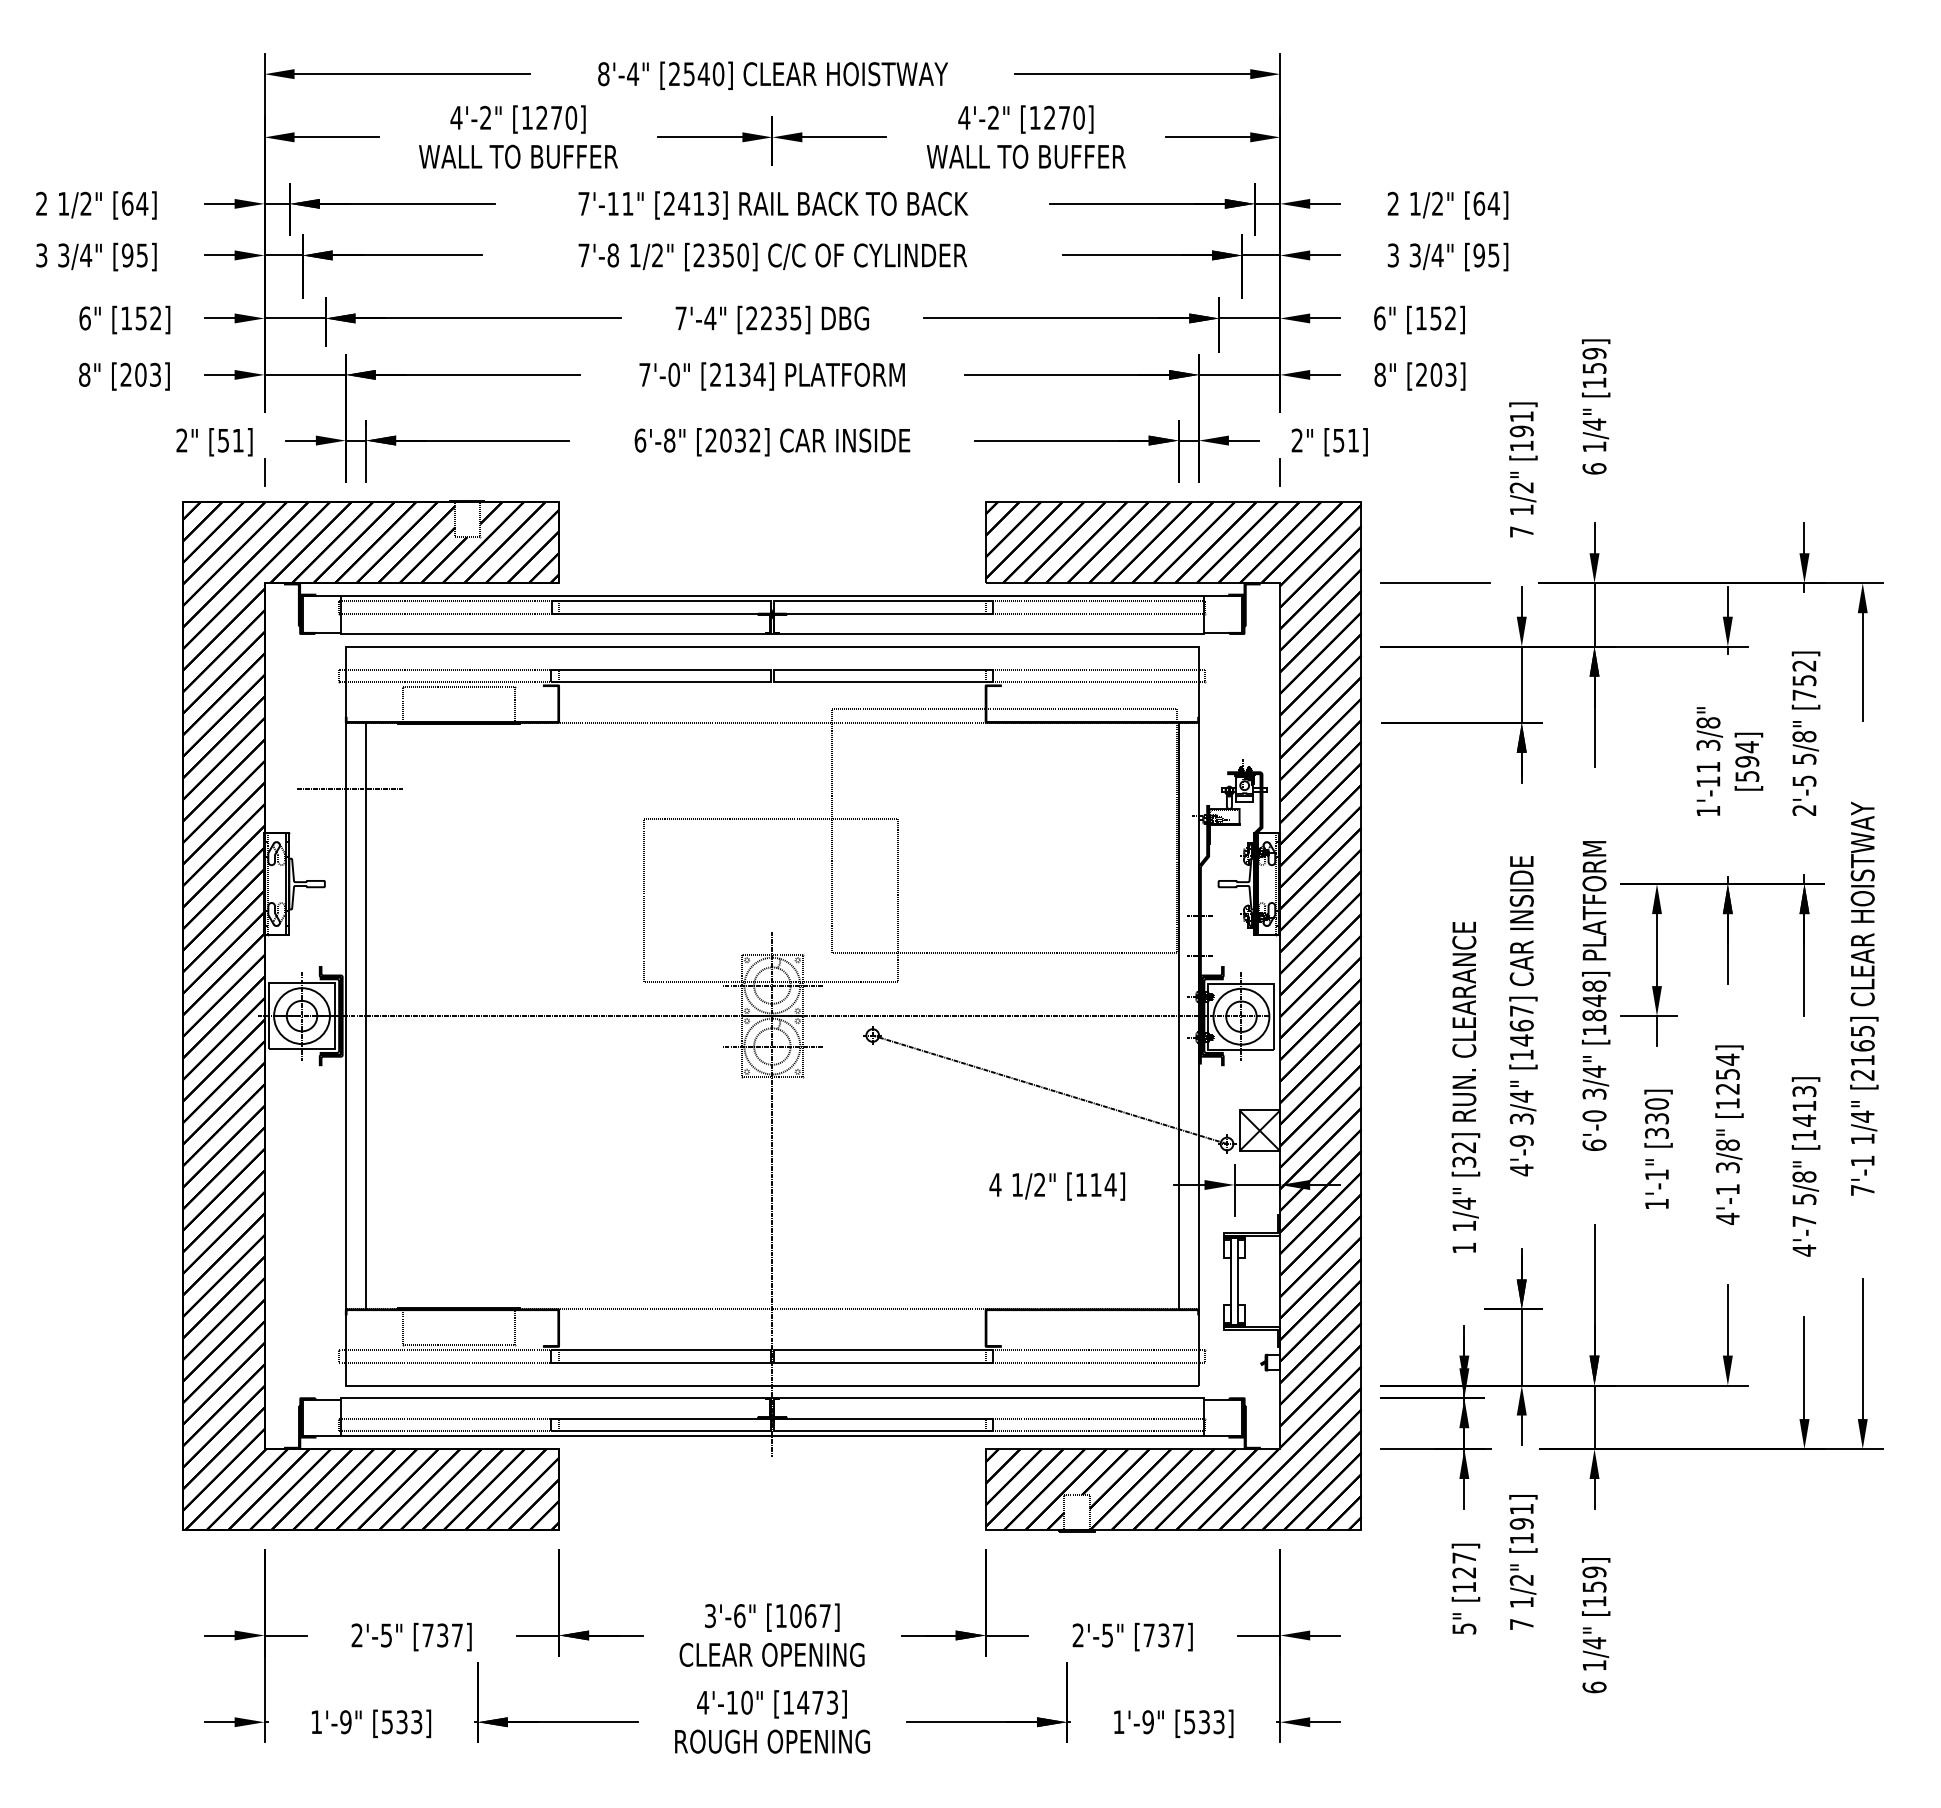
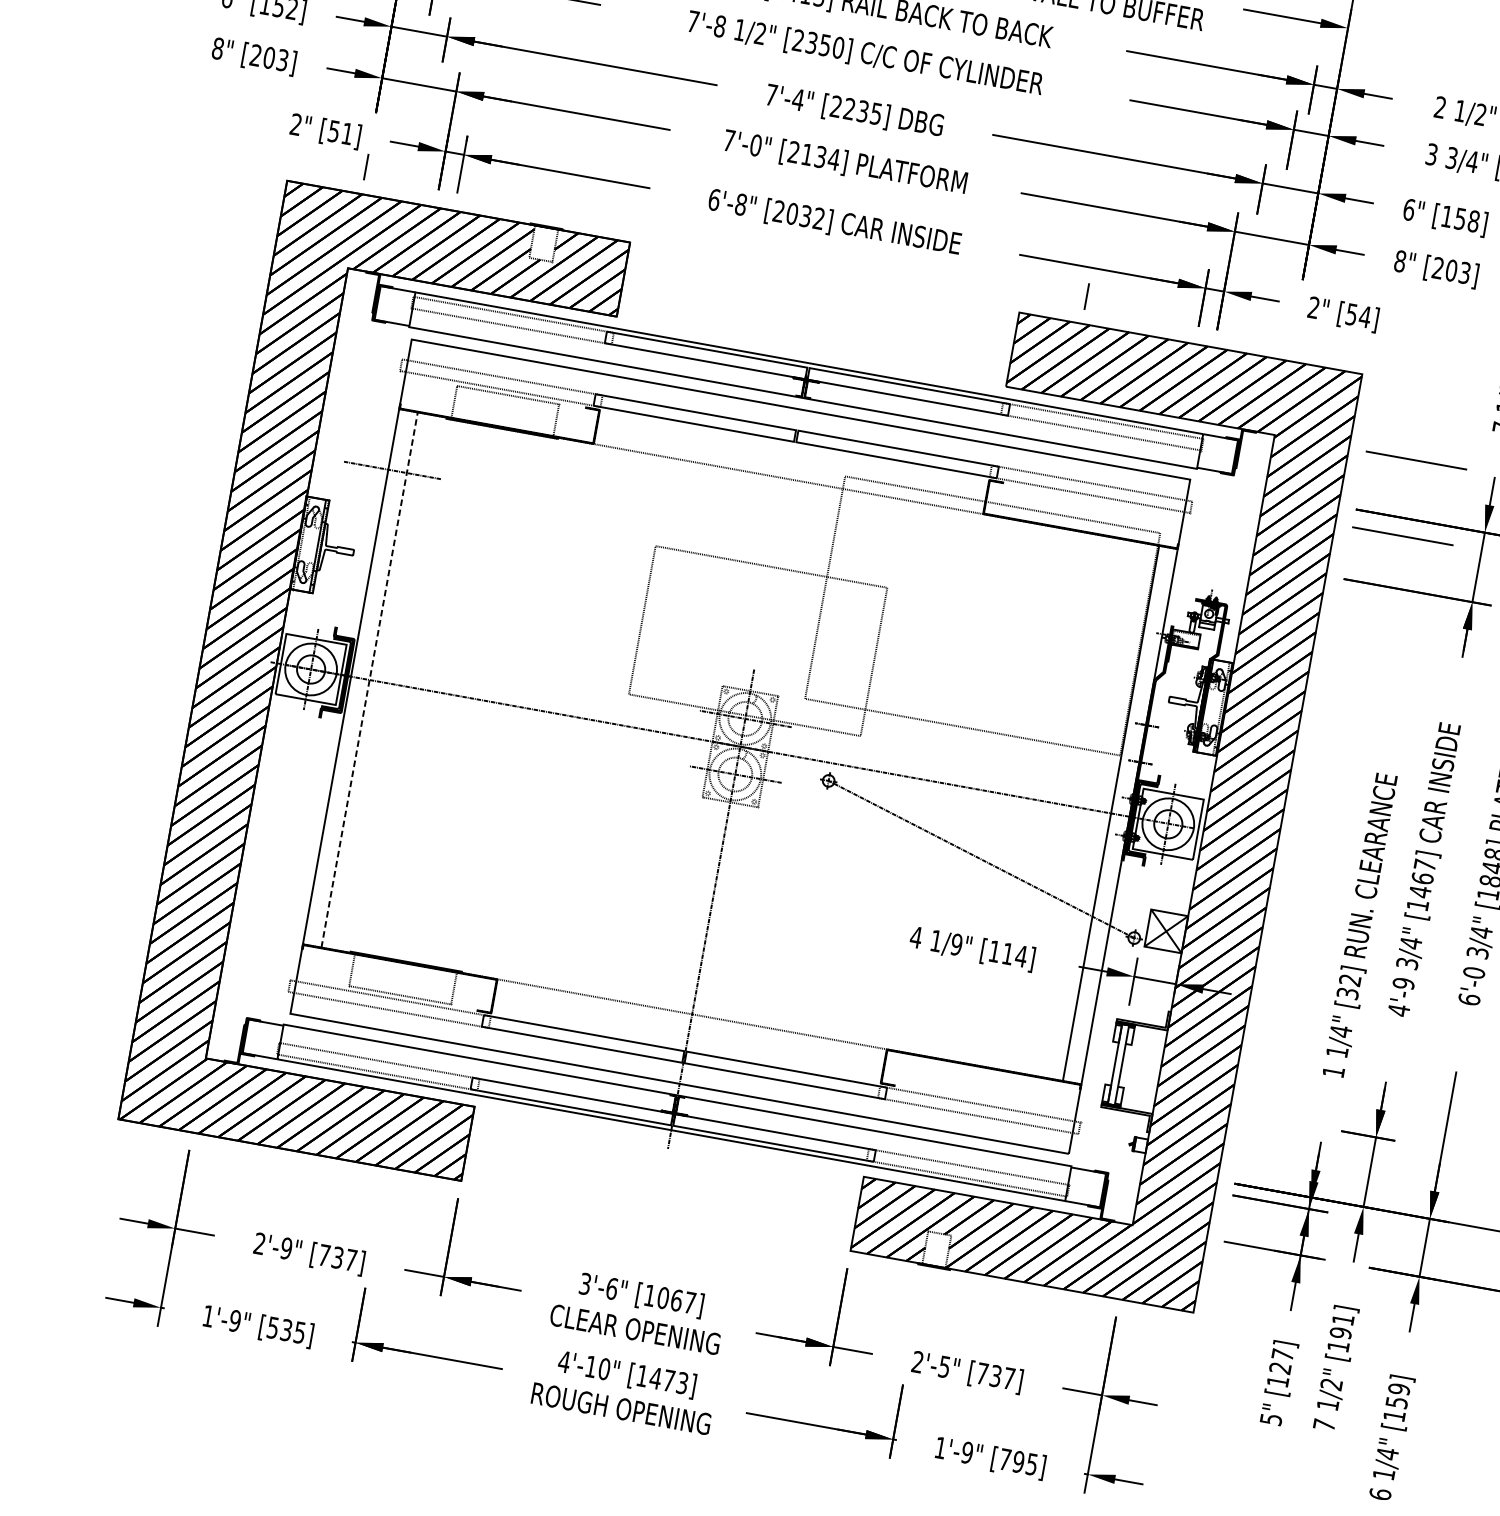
text: (1450, 318) -> (1473, 221), [152] -> [158]
text: (1353, 440) -> (1365, 316), [51] -> [54]
line: (1279, 472) -> (1086, 296), moved
line: (1435, 665) -> (1403, 535), added
line: (366, 1015) -> (370, 679), solid -> dashed
text: (1039, 1184) -> (956, 944), 1/2" -> 1/9"
text: (386, 1635) -> (286, 1248), 2'-5" -> 2'-9"
text: (416, 1721) -> (299, 1331), [533] -> [535]
text: (1204, 1722) -> (1018, 1462), [533] -> [795]

